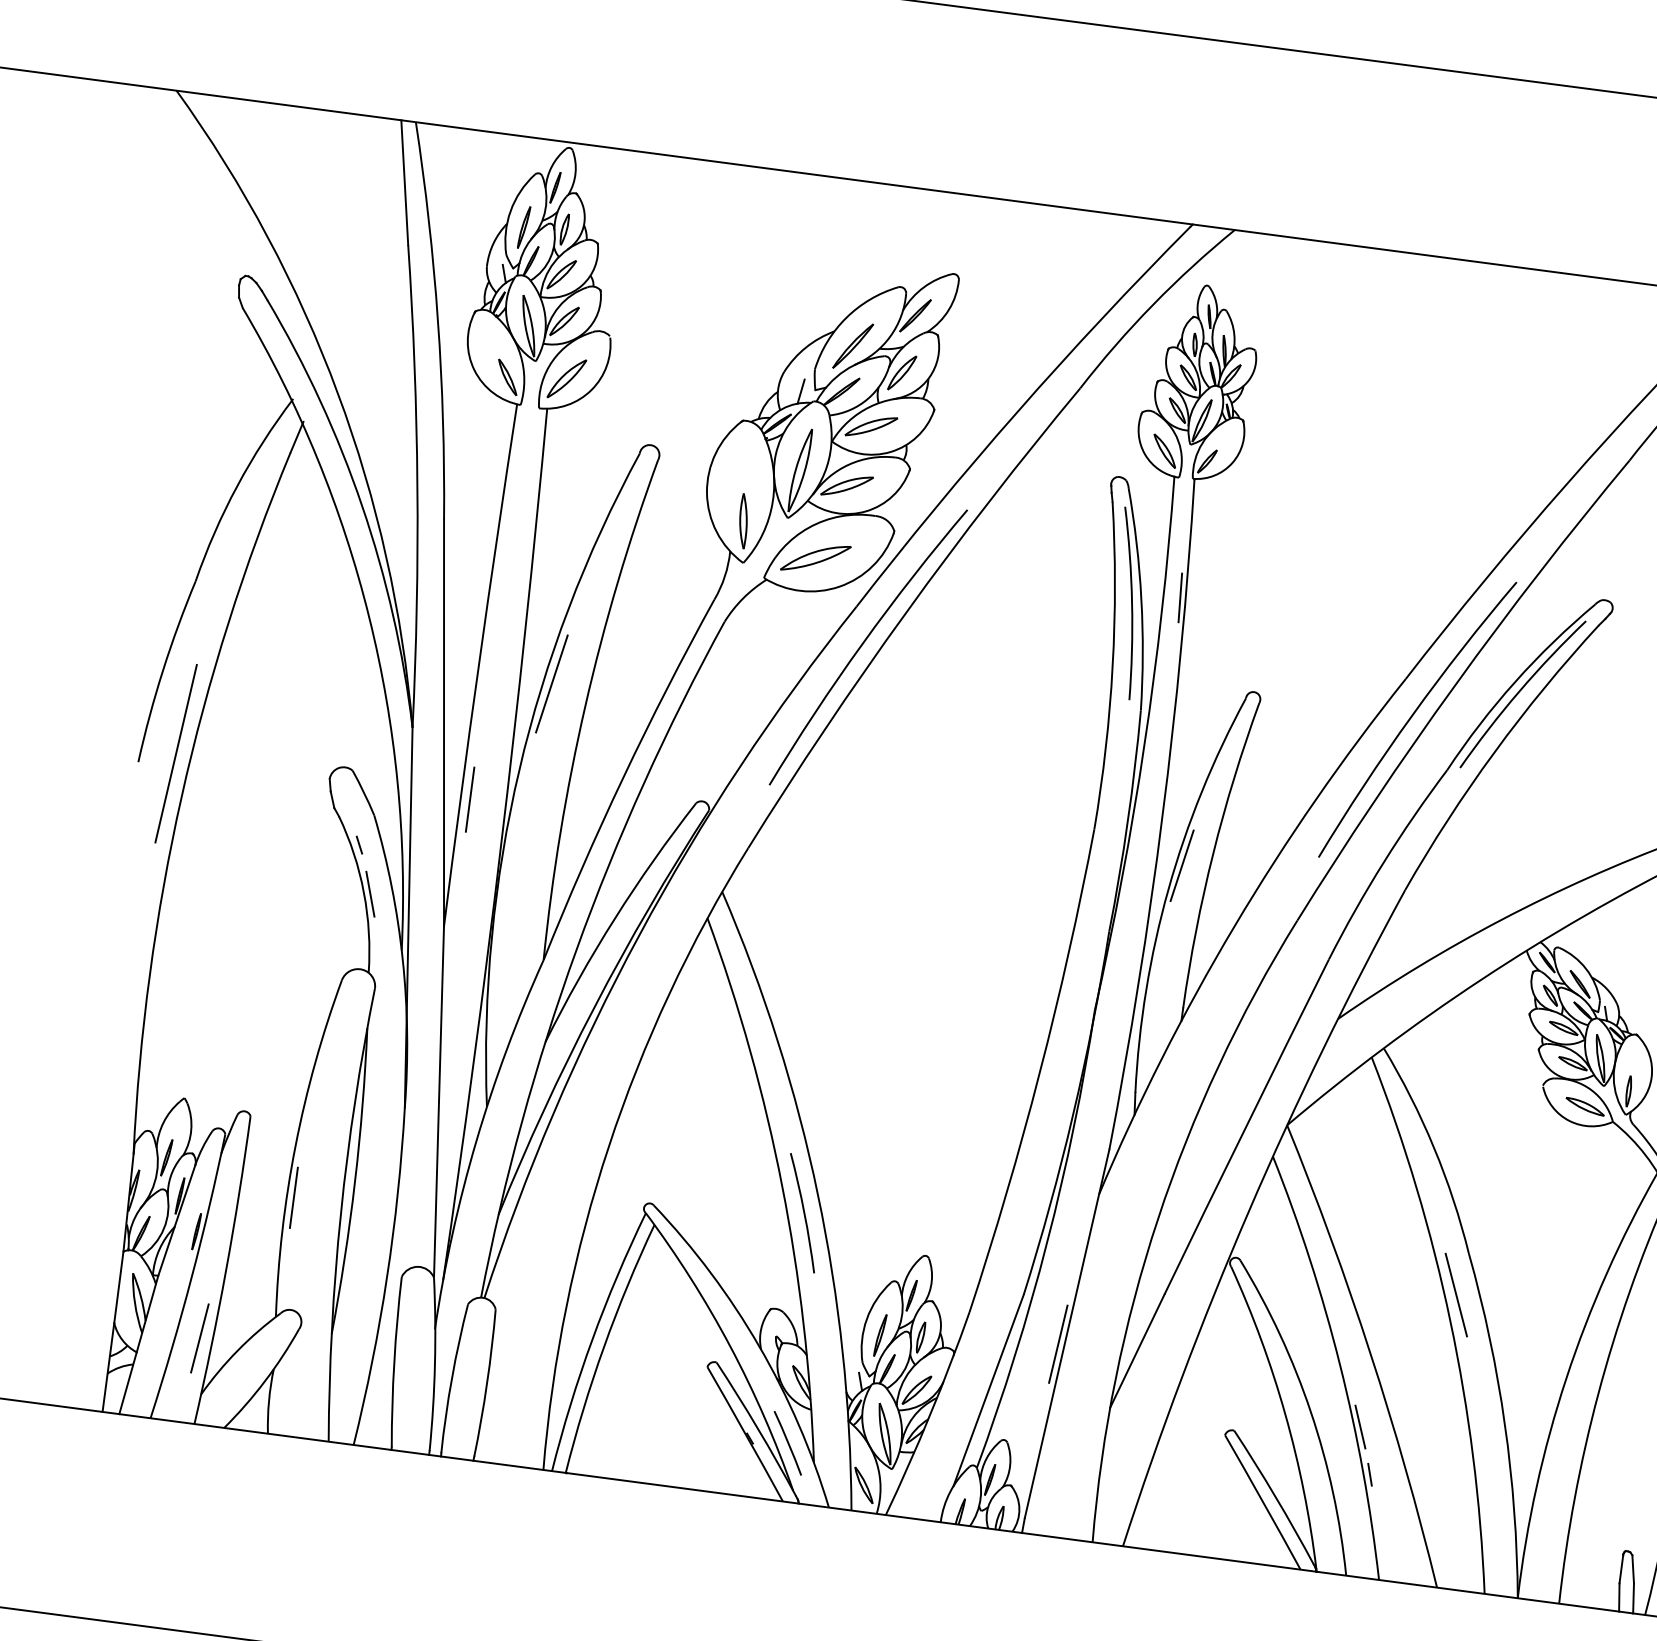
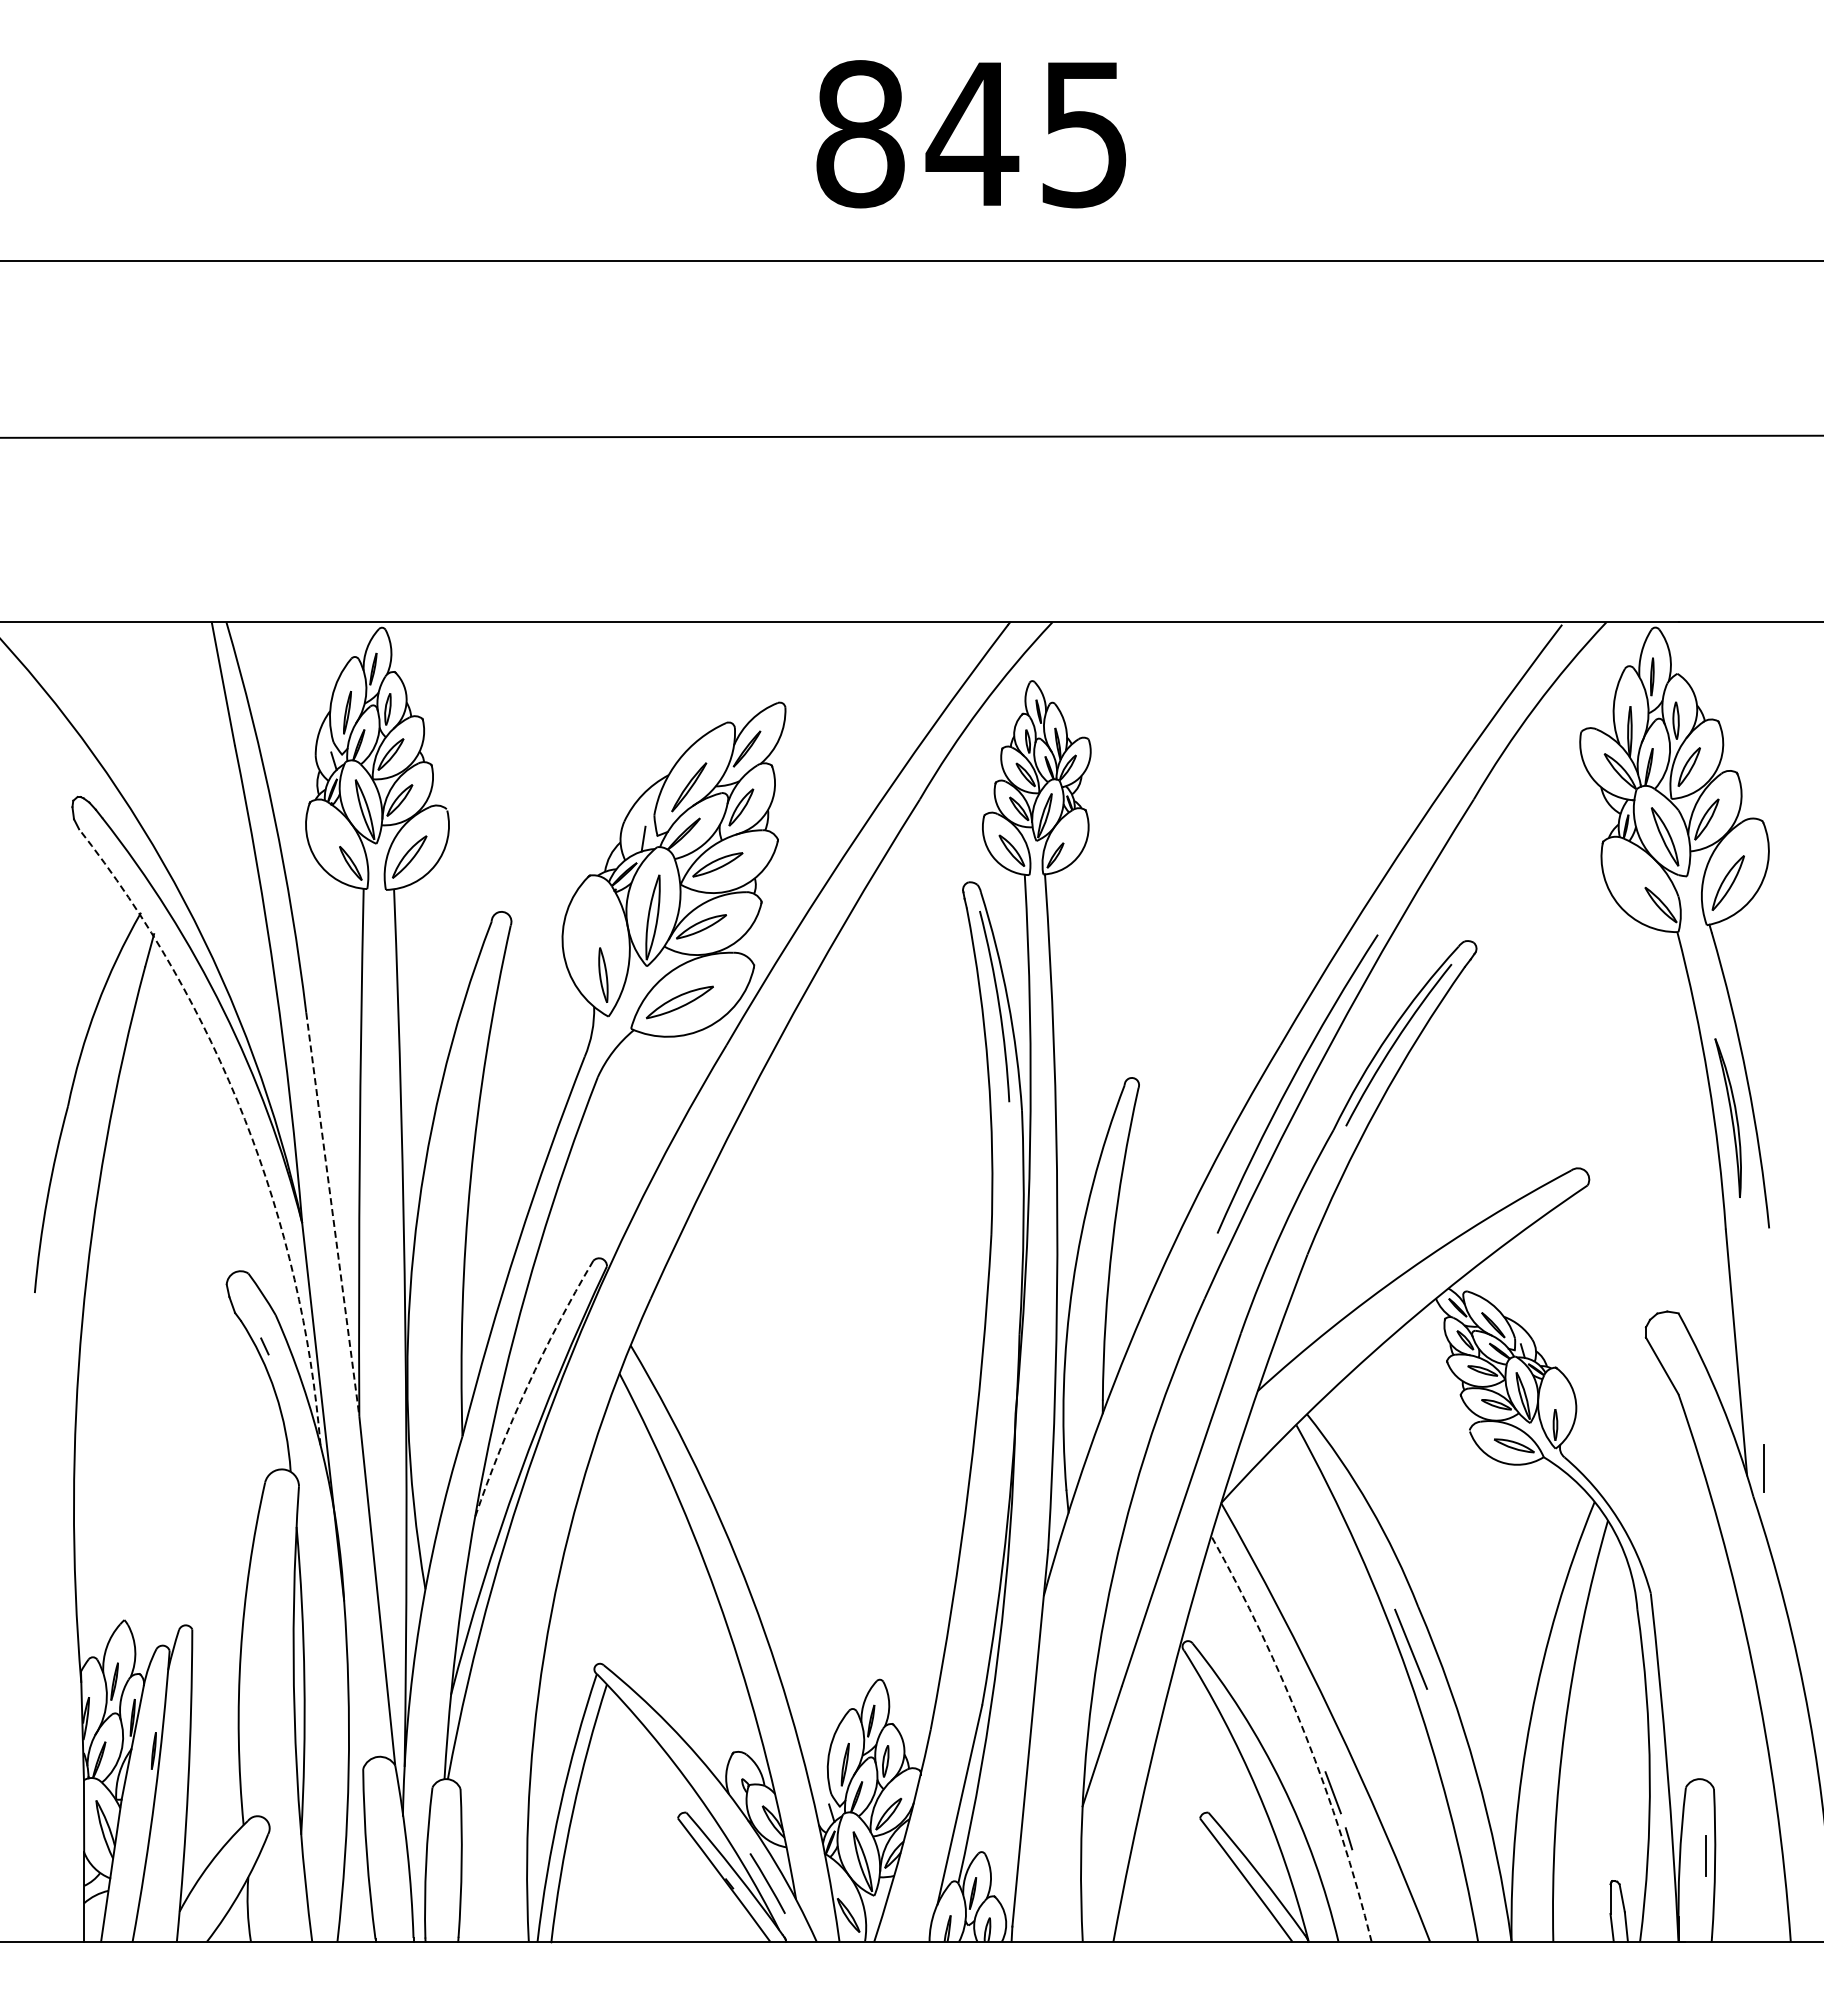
line: (1180, 597) -> (1046, 993), removed
arc: (368, 617) -> (244, 1119), solid -> dashed
arc: (863, 644) -> (738, 1081), removed
line: (551, 683) -> (434, 1161), removed
line: (443, 723) -> (332, 1214), solid -> dashed
line: (176, 753) -> (71, 1279), removed
line: (470, 799) -> (368, 1286), removed
line: (1182, 865) -> (1083, 1259), removed
line: (370, 894) -> (282, 1393), removed
arc: (614, 919) -> (527, 1386), solid -> dashed
line: (293, 1197) -> (245, 1704), removed
arc: (802, 1212) -> (752, 1652), removed
line: (199, 1338) -> (170, 1856), removed
line: (1057, 1343) -> (1022, 1749), removed
arc: (1339, 1364) -> (1304, 1733), solid -> dashed

